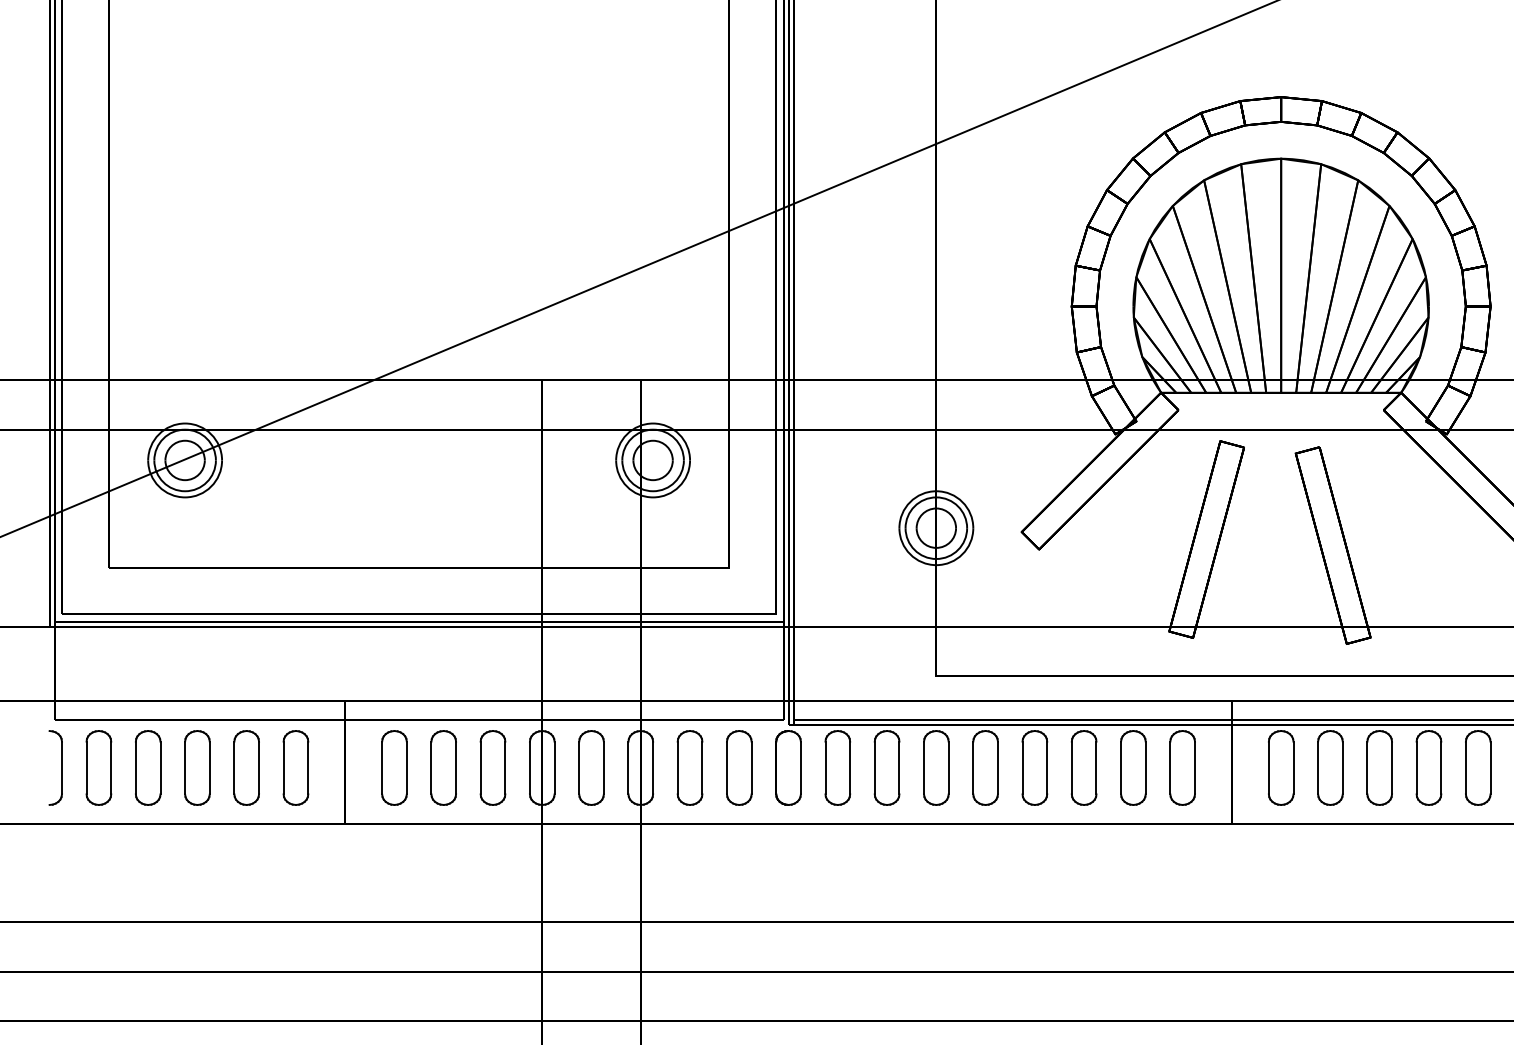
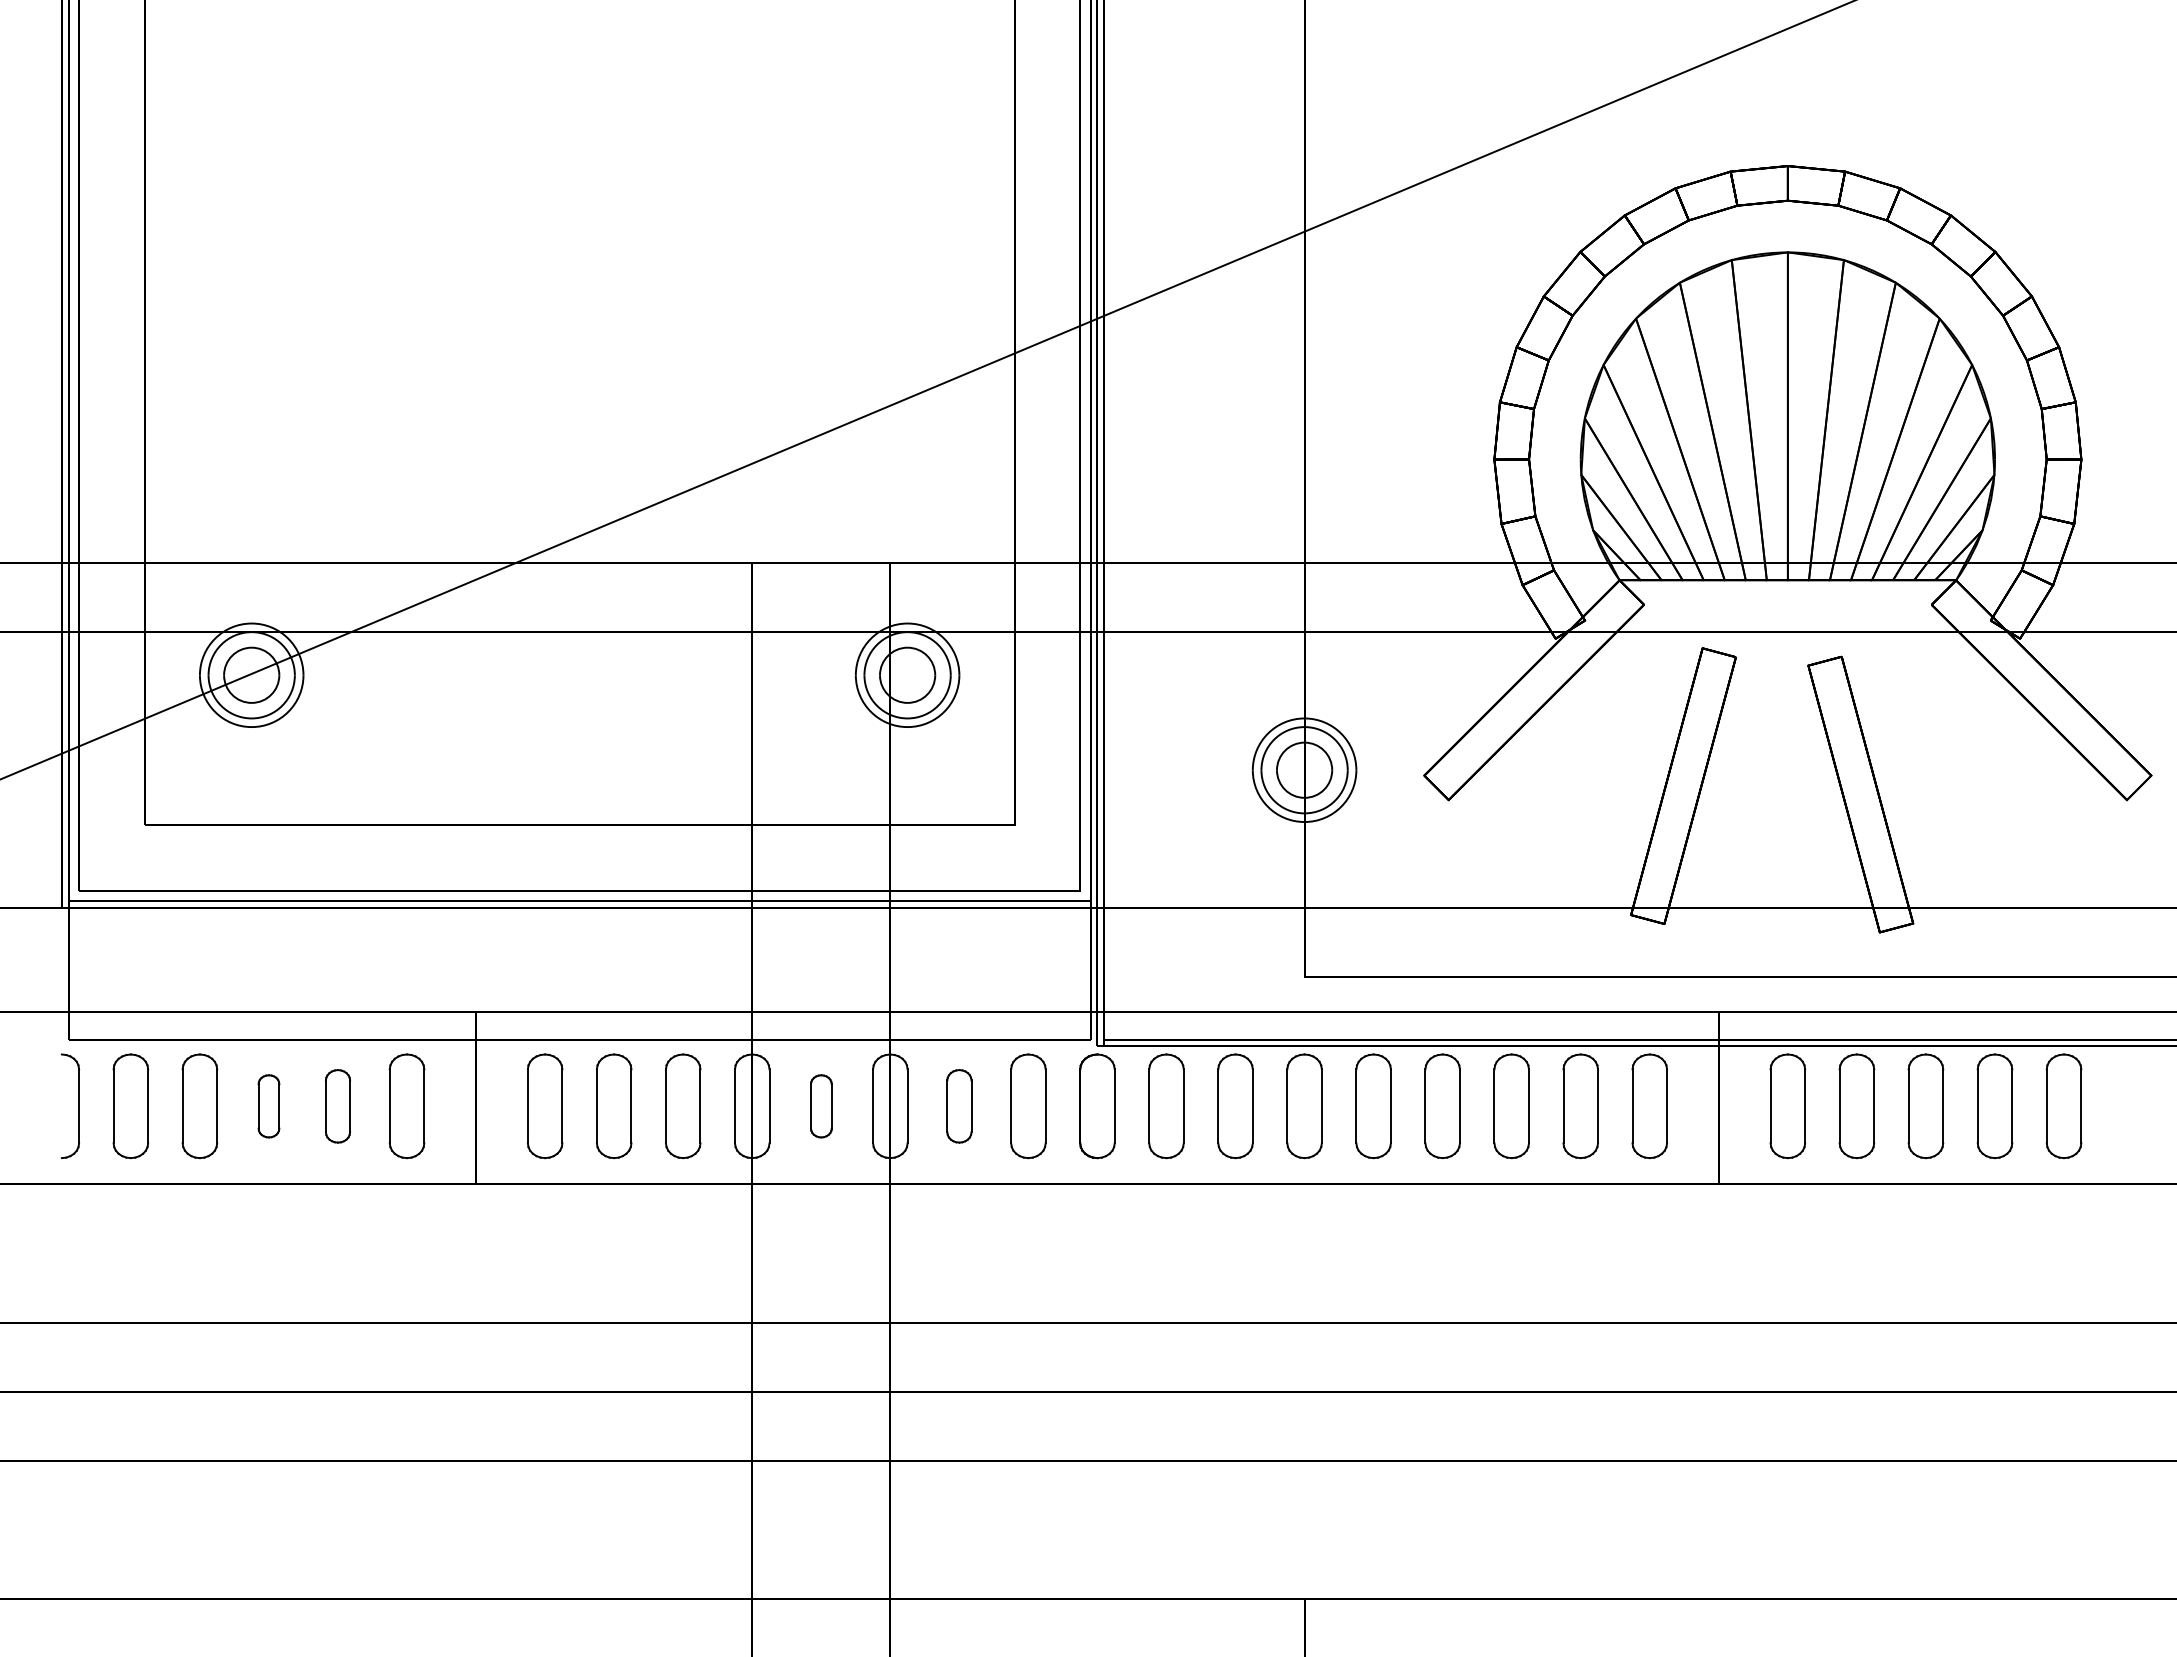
part: (197, 768) -> (268, 1106), size x0.6
part: (246, 768) -> (337, 1106), size x0.7
part: (591, 768) -> (821, 1106), size x0.6
part: (690, 768) -> (959, 1106), size x0.7

